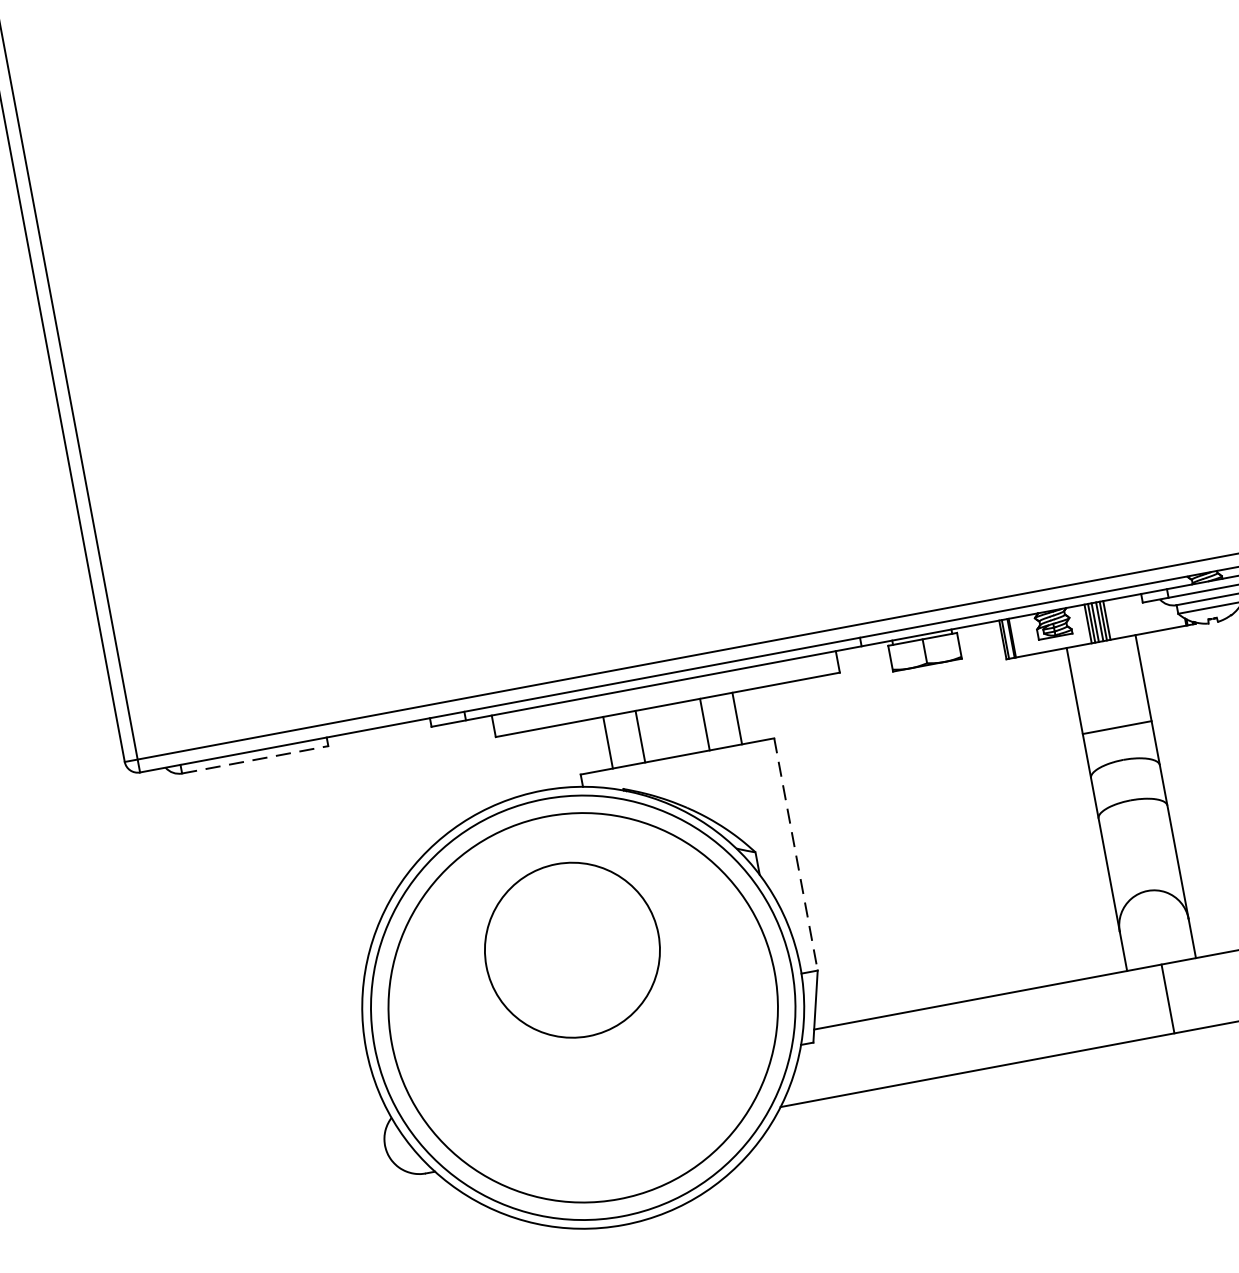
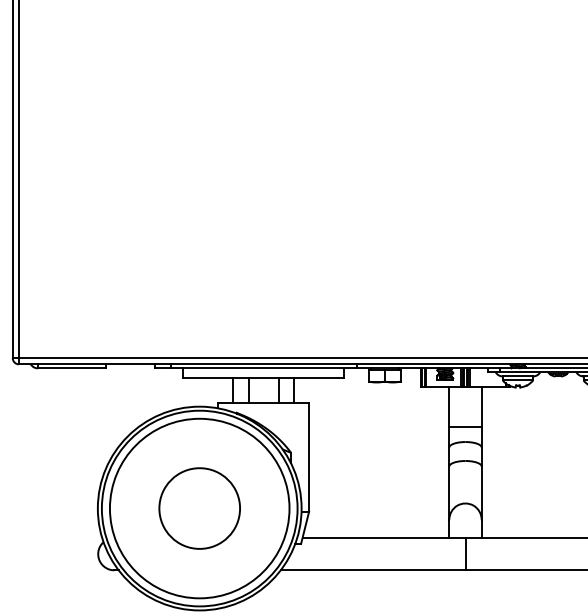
line: (256, 759) -> (72, 368), dashed -> solid
line: (796, 855) -> (309, 457), dashed -> solid
circle: (571, 950) -> (199, 508), moved

